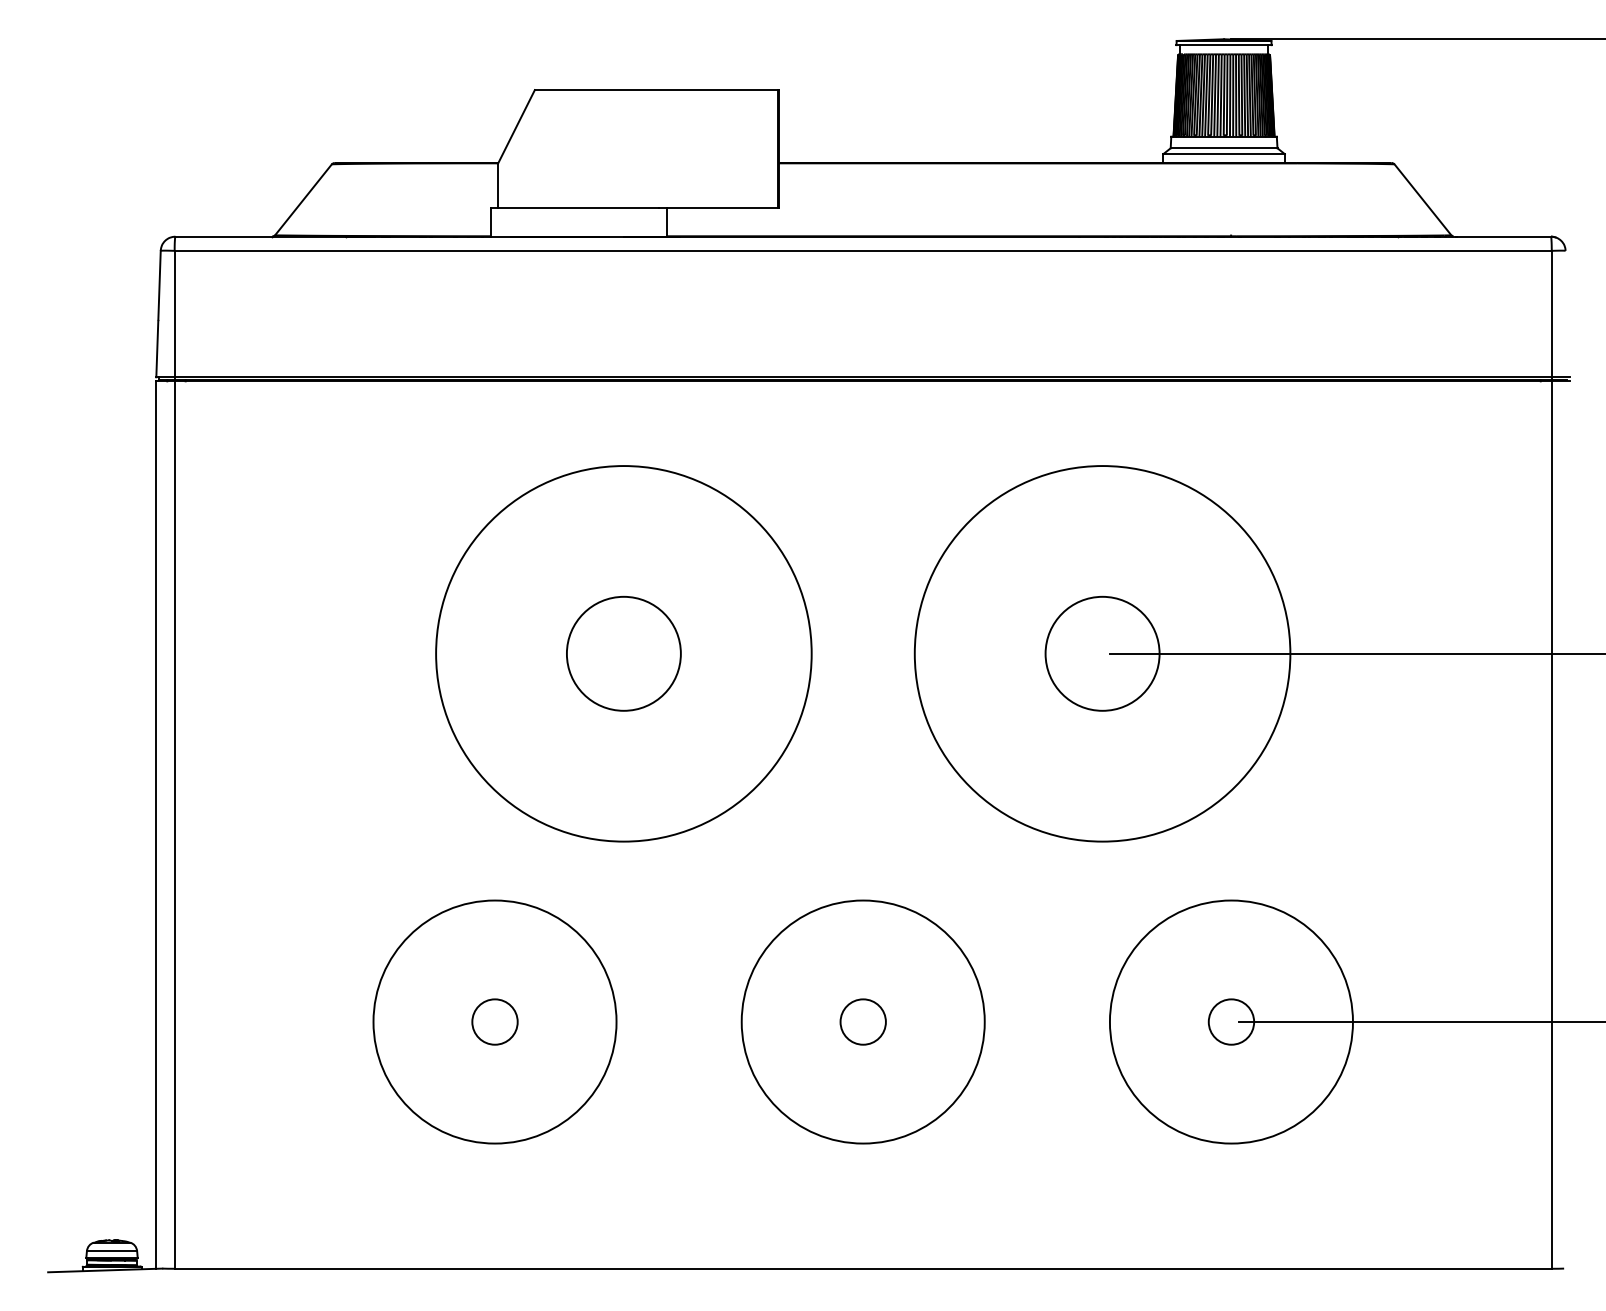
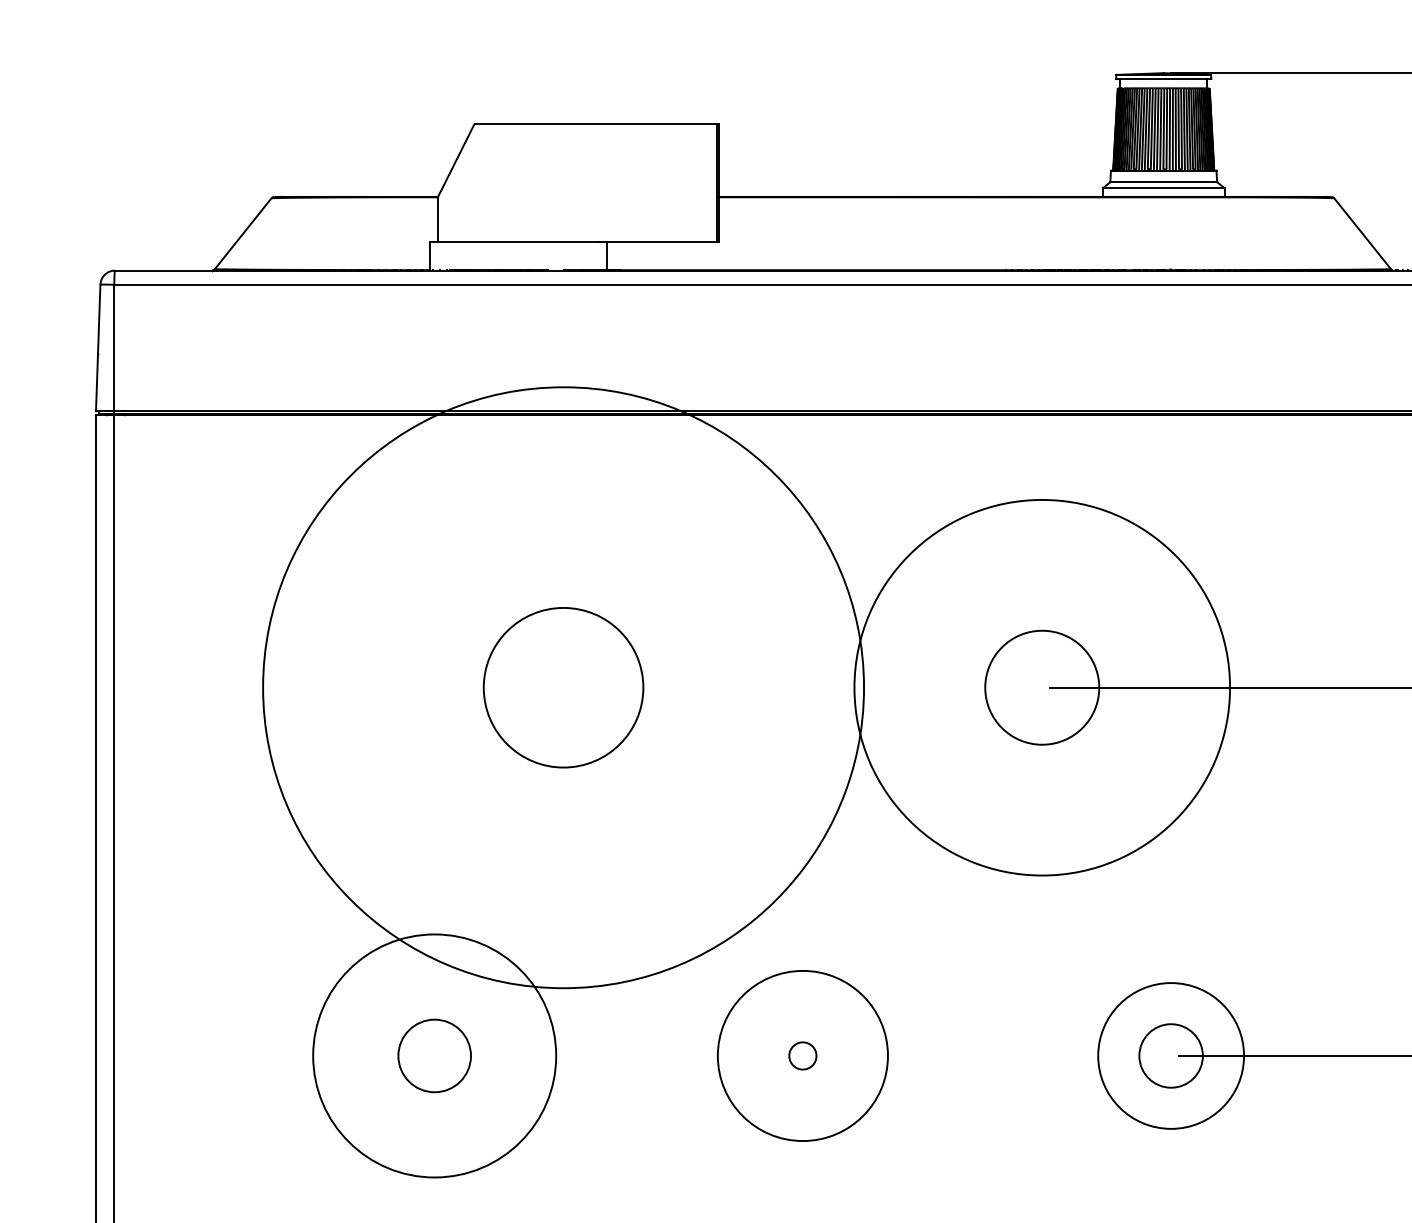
circle: (623, 653) -> (563, 687), size x1.4
circle: (623, 653) -> (563, 687), size x1.6
circle: (494, 1021) -> (434, 1055), size x1.6
circle: (862, 1021) -> (802, 1055), size x0.6
circle: (862, 1021) -> (802, 1055), size x0.7
circle: (1230, 1021) -> (1170, 1055), size x0.6
circle: (1231, 1021) -> (1171, 1055), size x1.4

